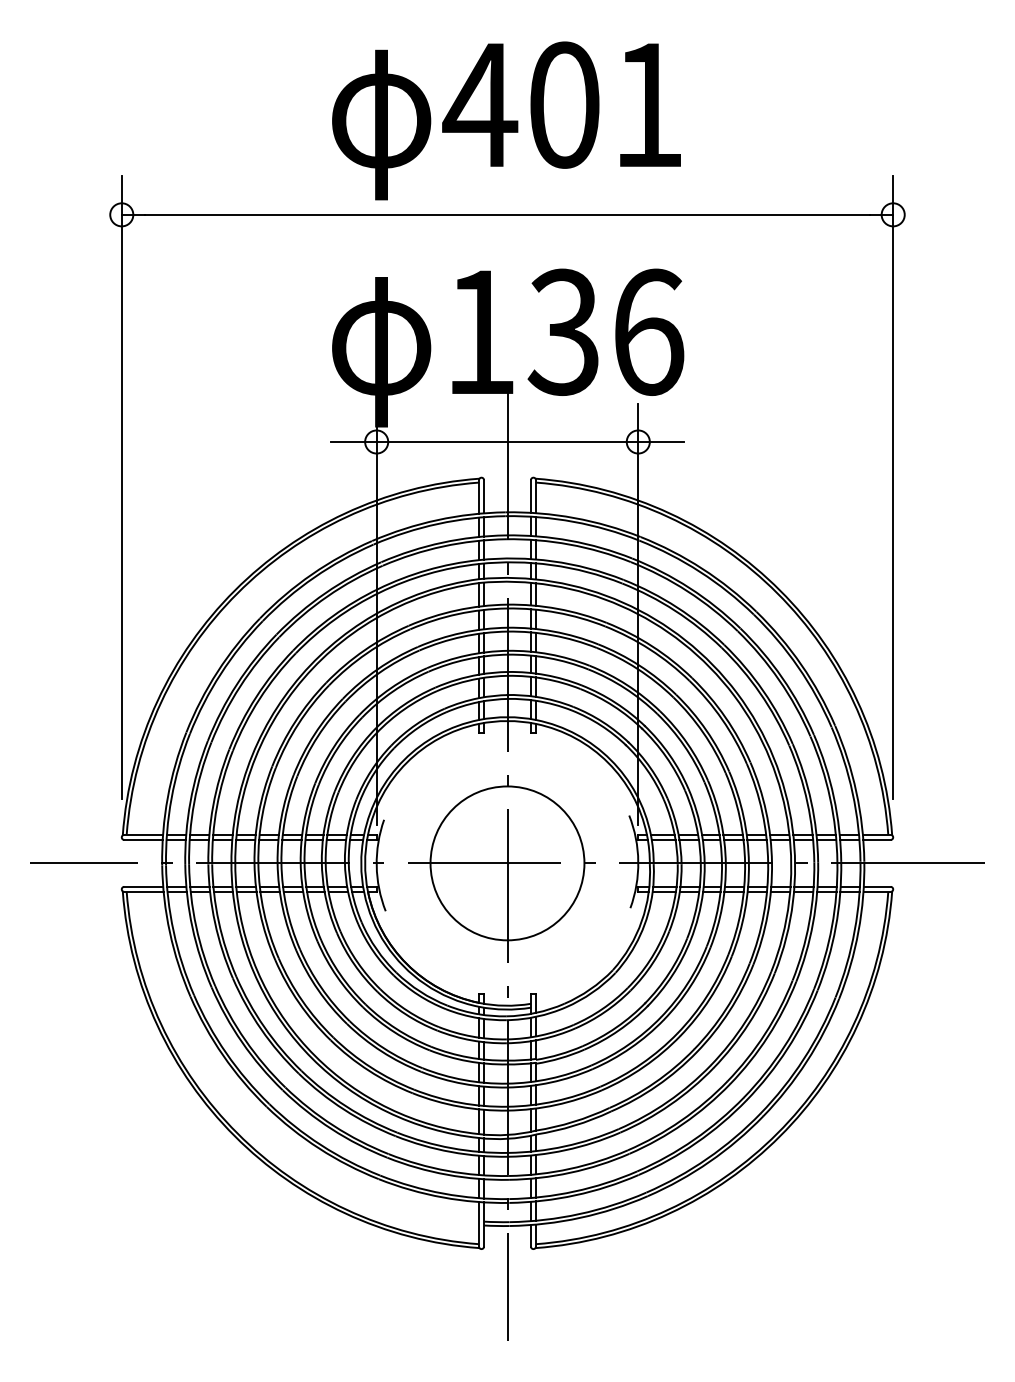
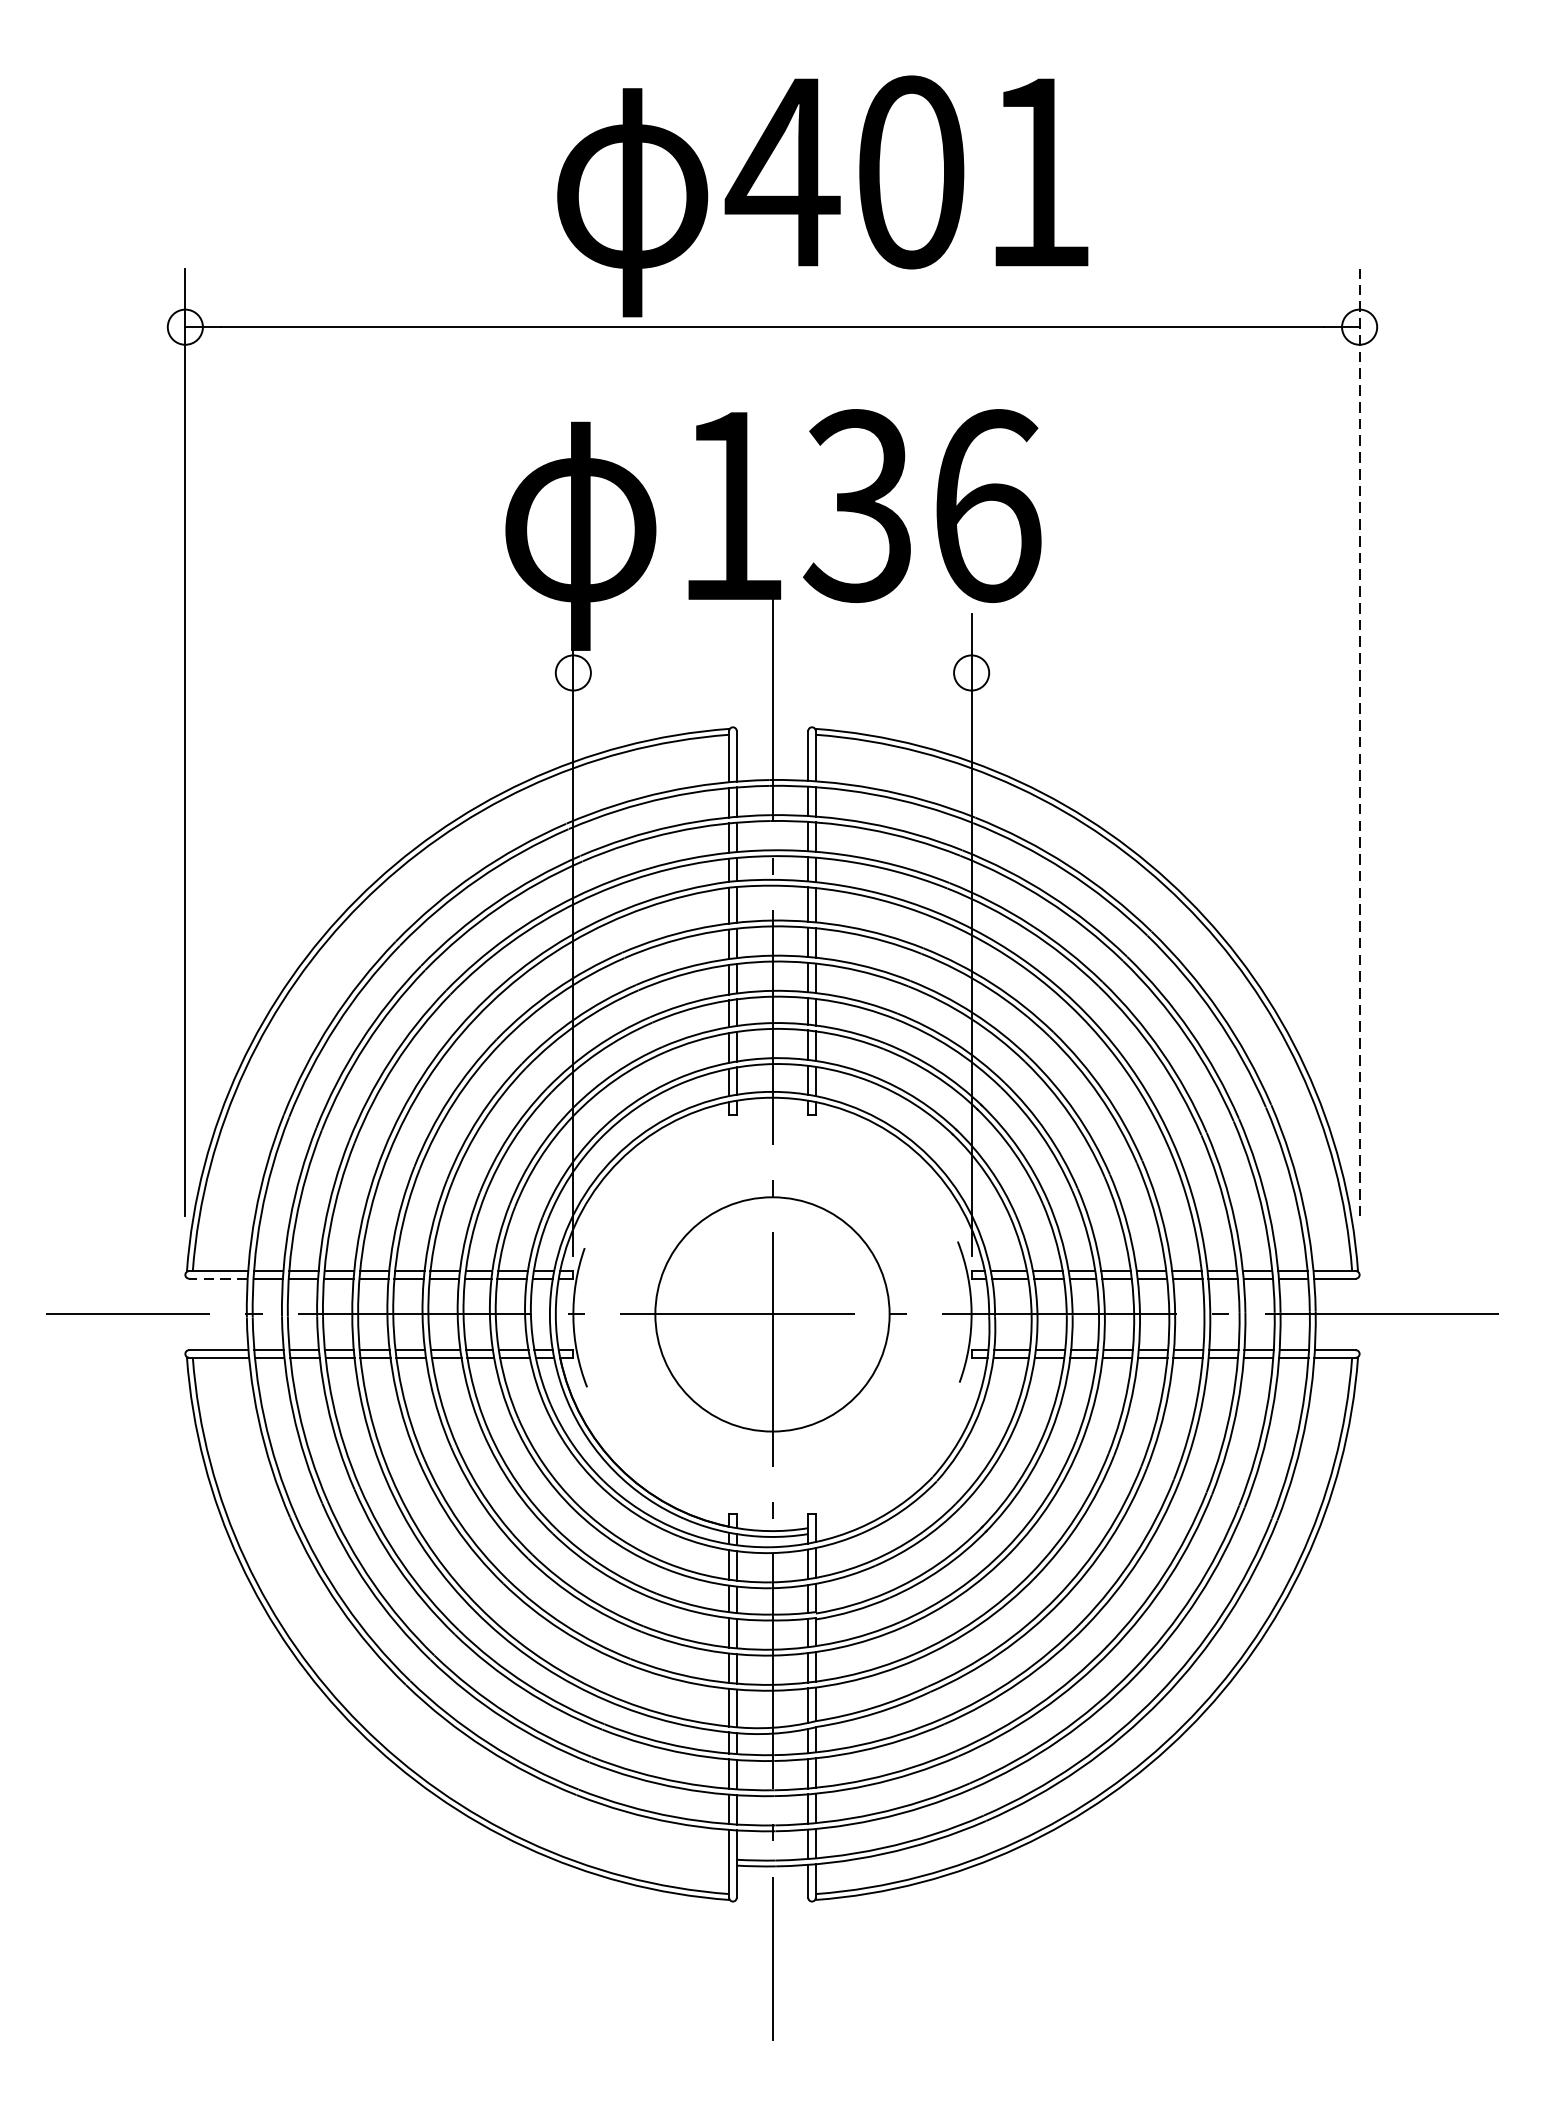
text: (506, 120) -> (822, 195), moved
line: (507, 442) -> (772, 673), removed
line: (893, 487) -> (1360, 742), solid -> dashed
line: (143, 839) -> (218, 1278), solid -> dashed

